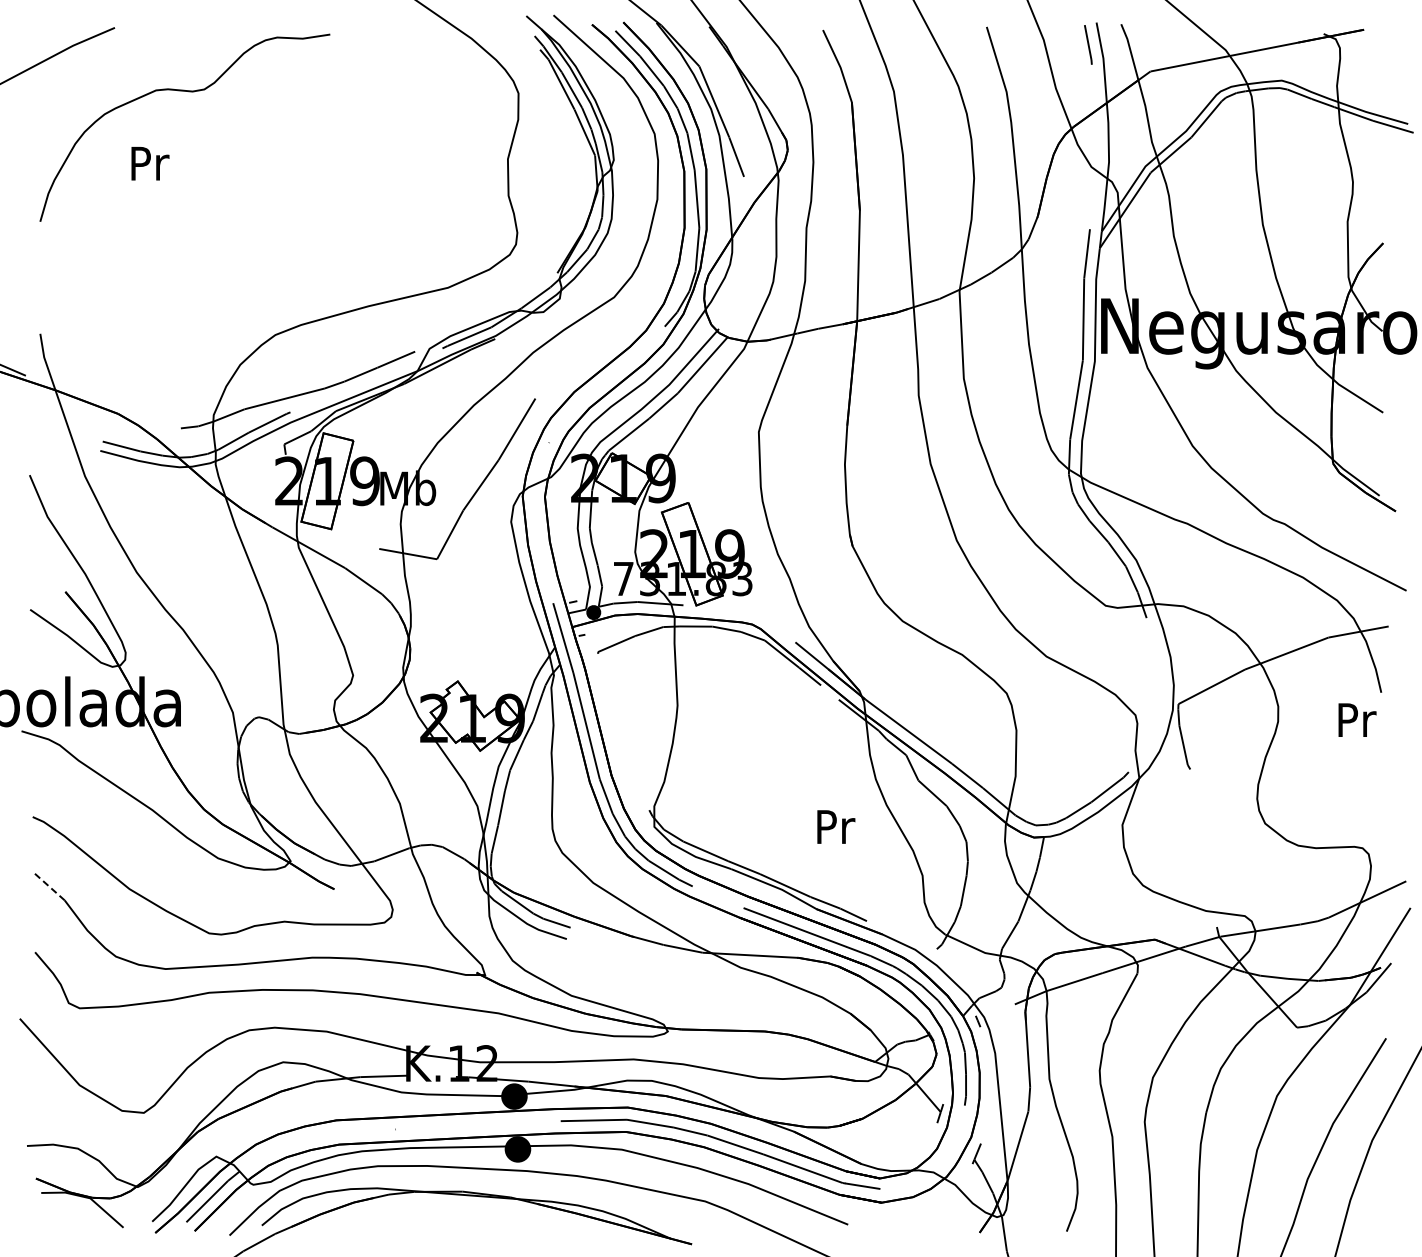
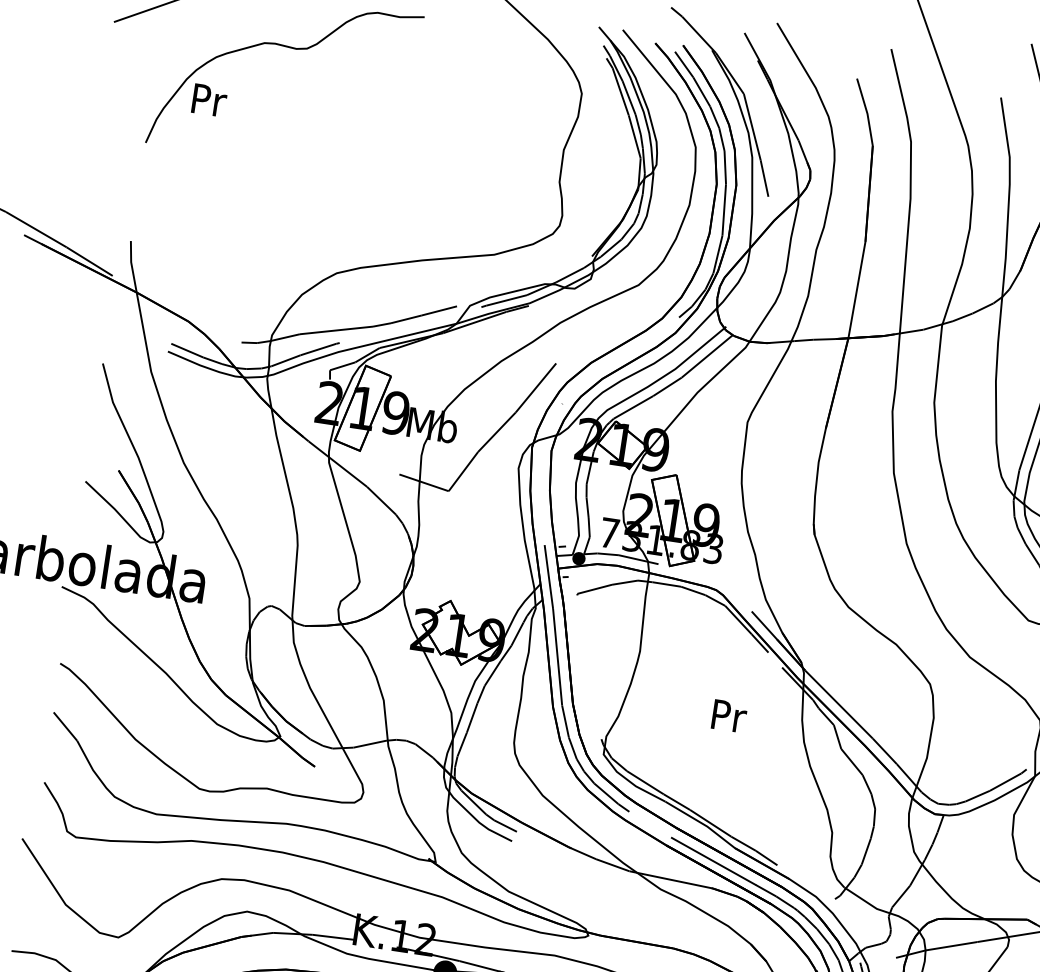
text: (150, 163) -> (209, 100), moved
text: (836, 826) -> (729, 715), moved
line: (49, 886) -> (65, 726), dashed -> solid

